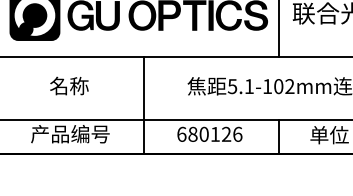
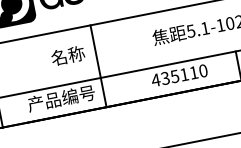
text: (69, 85) -> (68, 55), moved
line: (143, 105) -> (98, 66), moved
text: (209, 133) -> (179, 74), 680126 -> 435110

